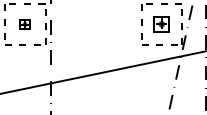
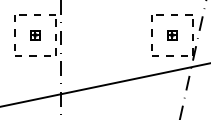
part: (162, 24) -> (172, 35), size x0.62

